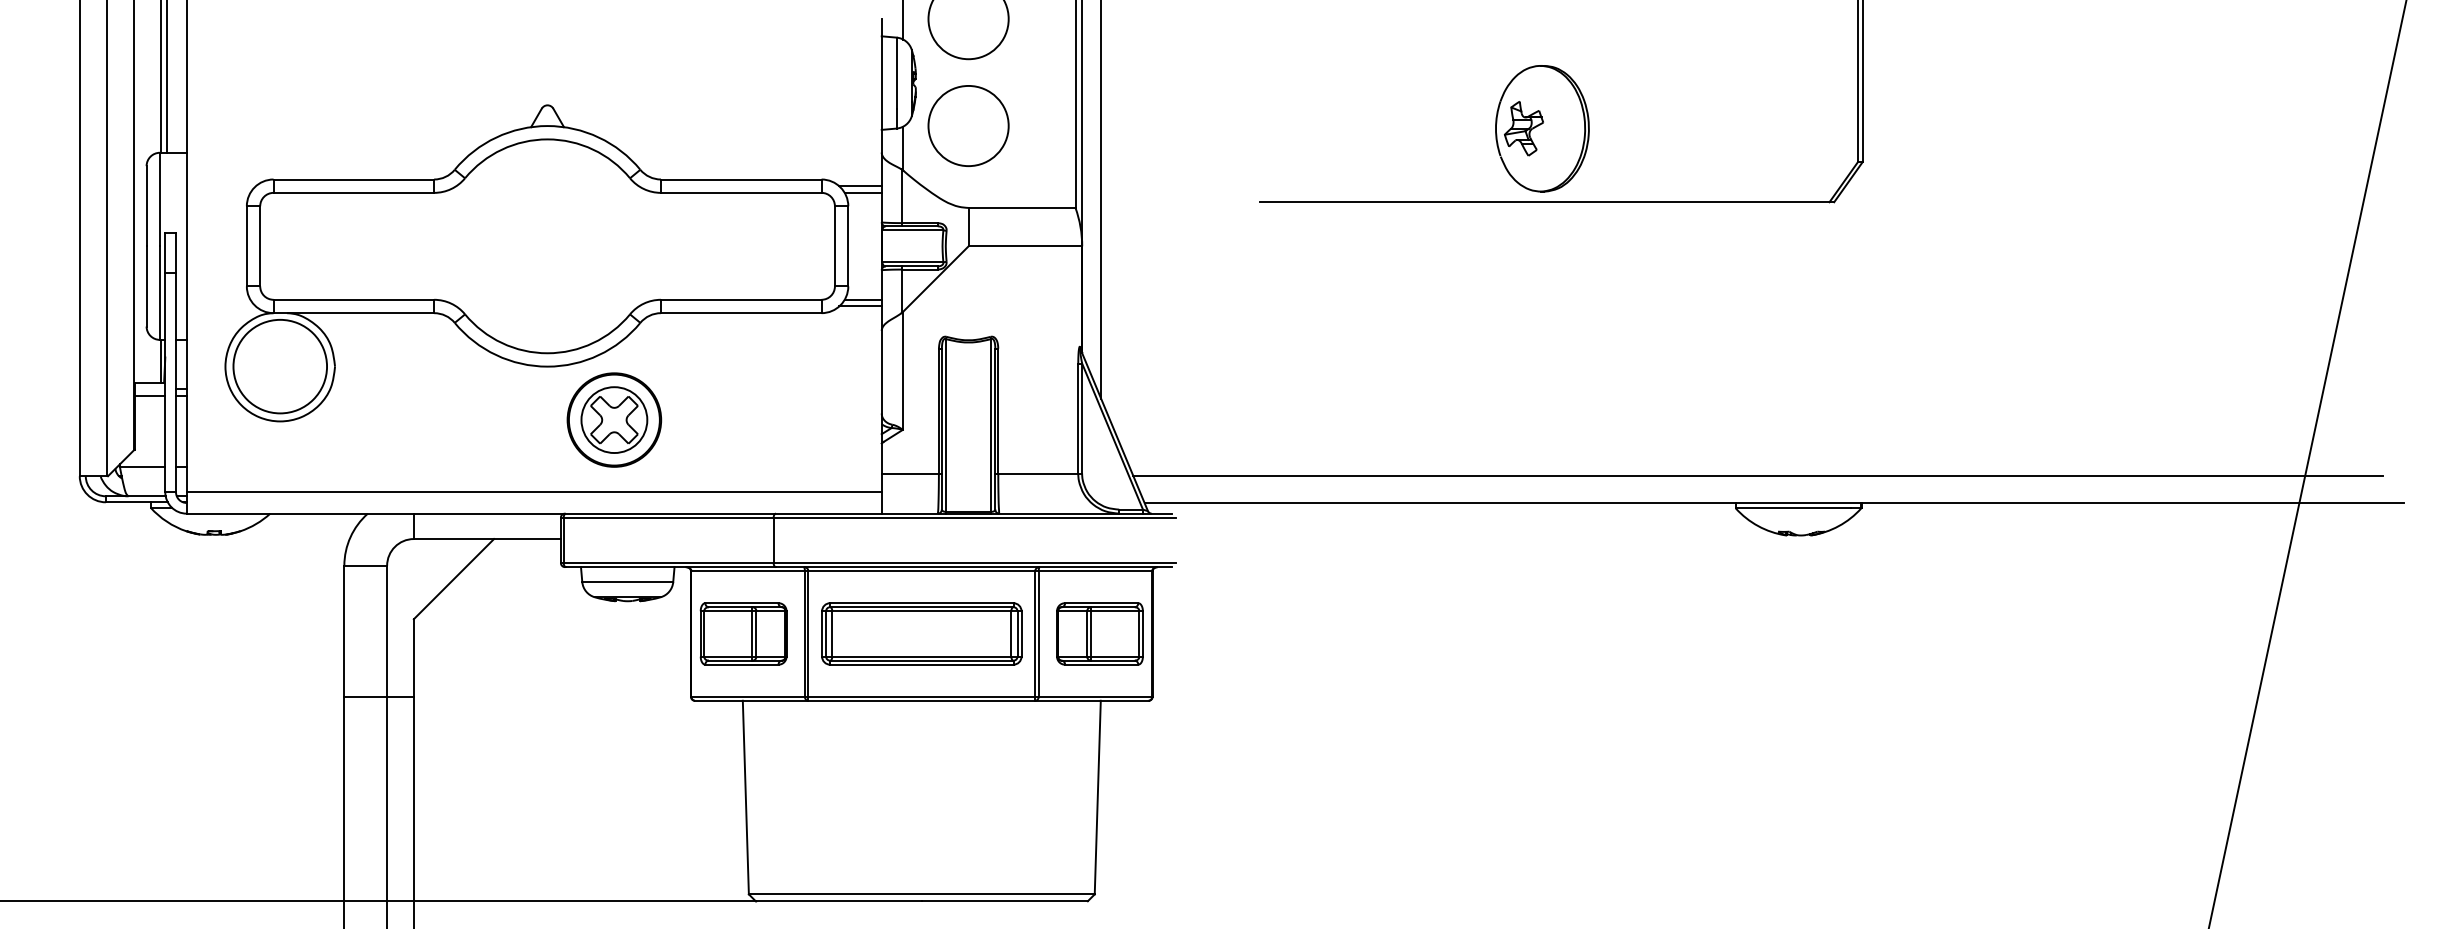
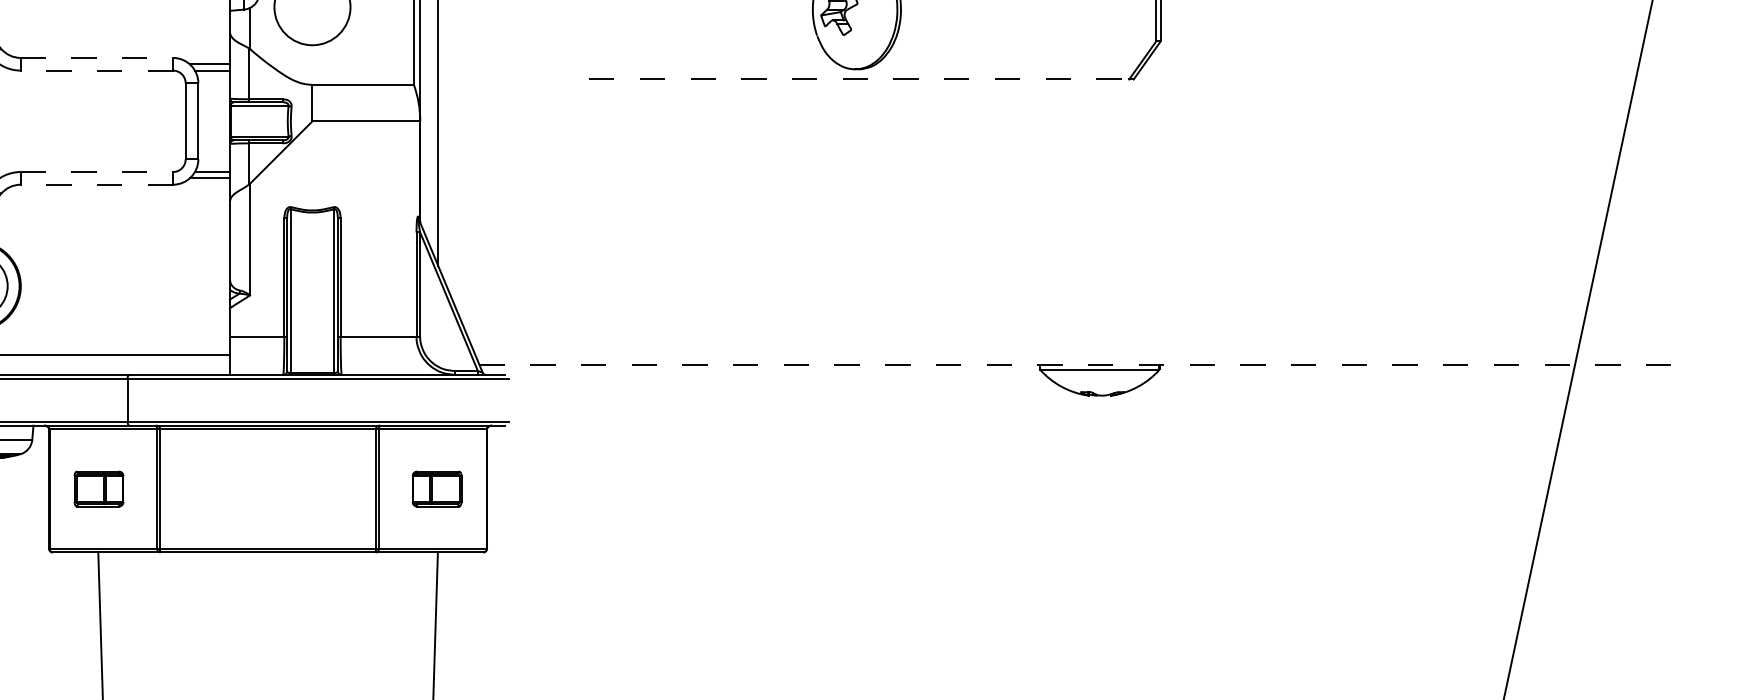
line: (741, 179) -> (97, 57), solid -> dashed
line: (740, 192) -> (96, 70), solid -> dashed
line: (1544, 202) -> (858, 79), solid -> dashed
line: (741, 299) -> (97, 171), solid -> dashed
line: (740, 313) -> (96, 185), solid -> dashed
line: (1758, 476) -> (1061, 339), removed
line: (1774, 502) -> (1077, 364), solid -> dashed
part: (743, 633) -> (98, 488), size x0.6
part: (921, 633) -> (267, 488), removed
part: (1099, 633) -> (436, 488), size x0.6

